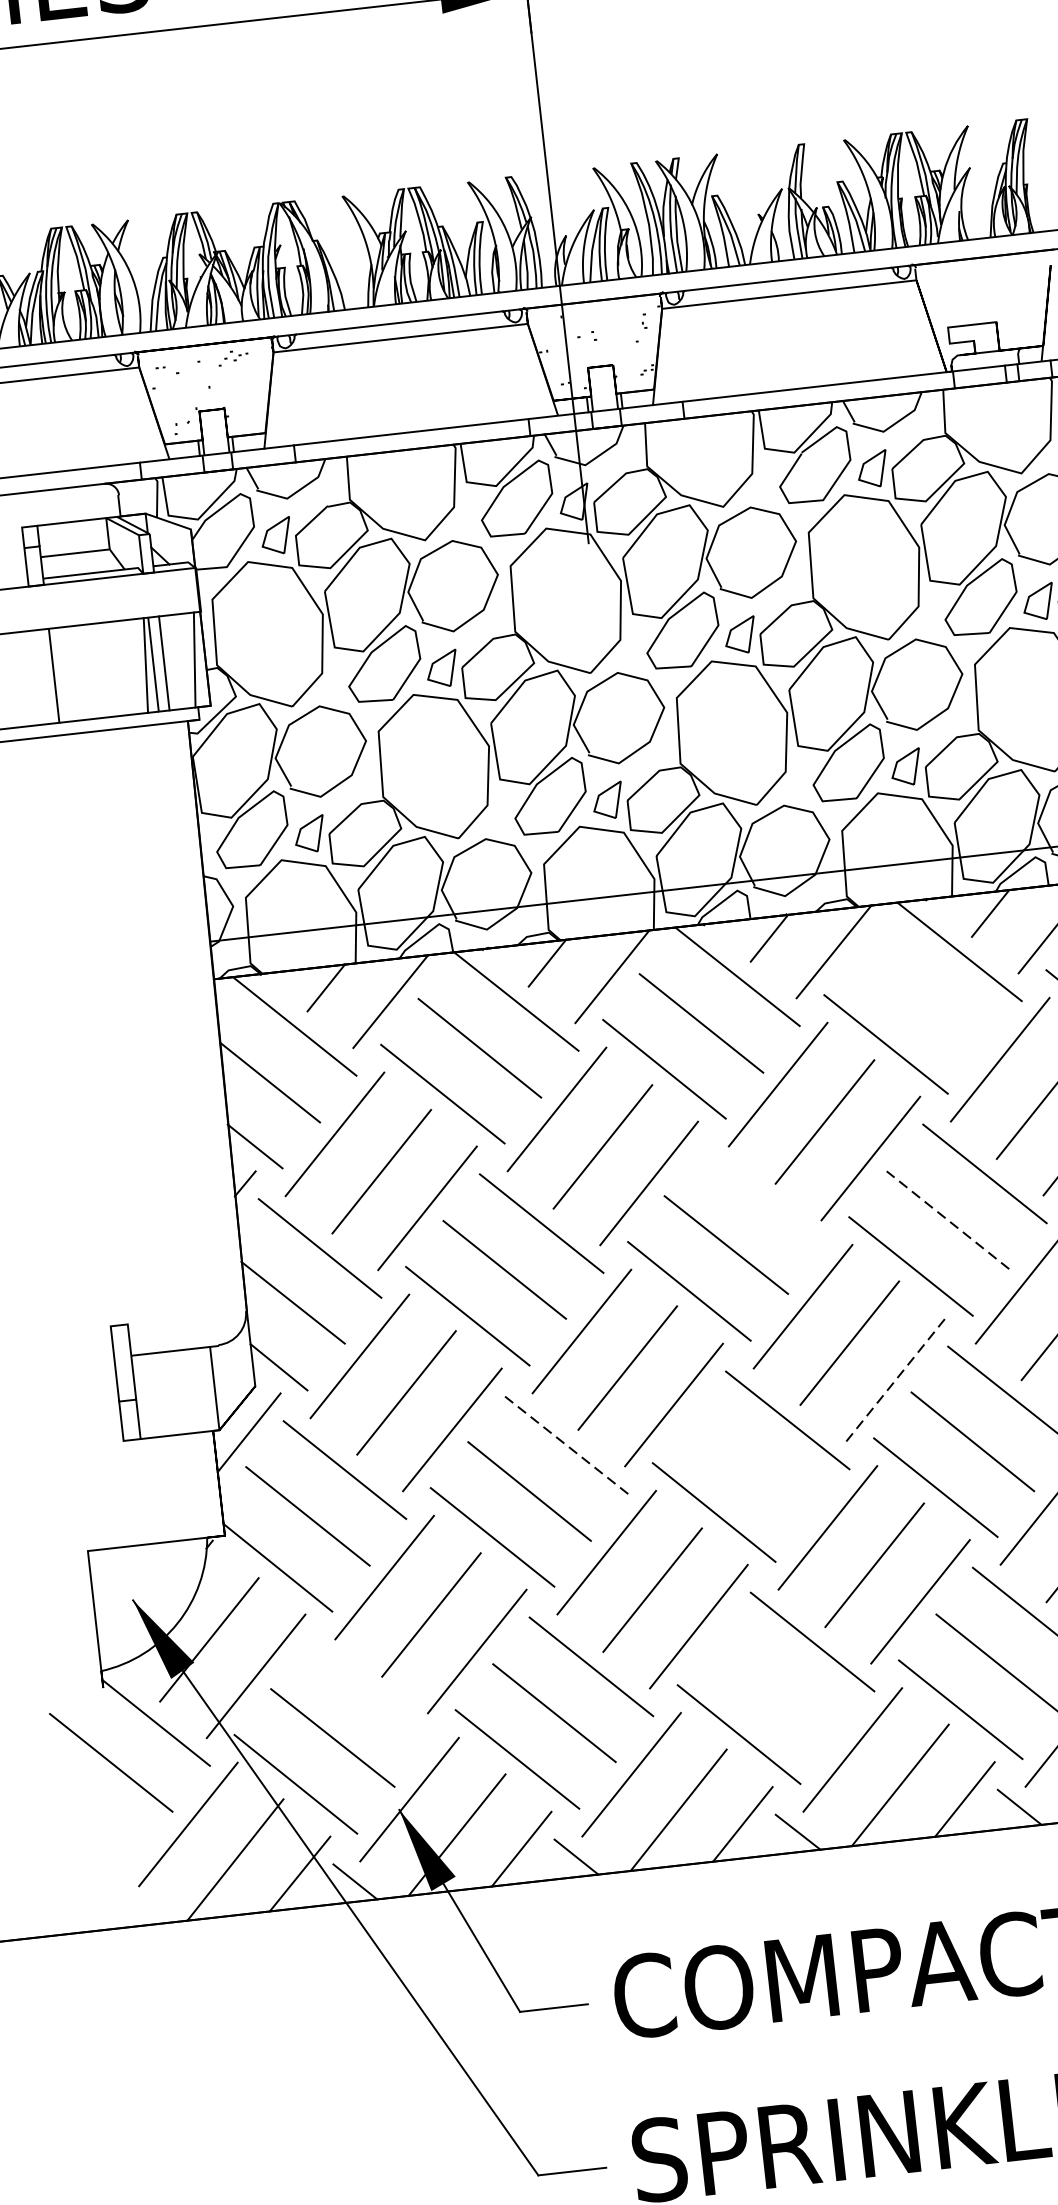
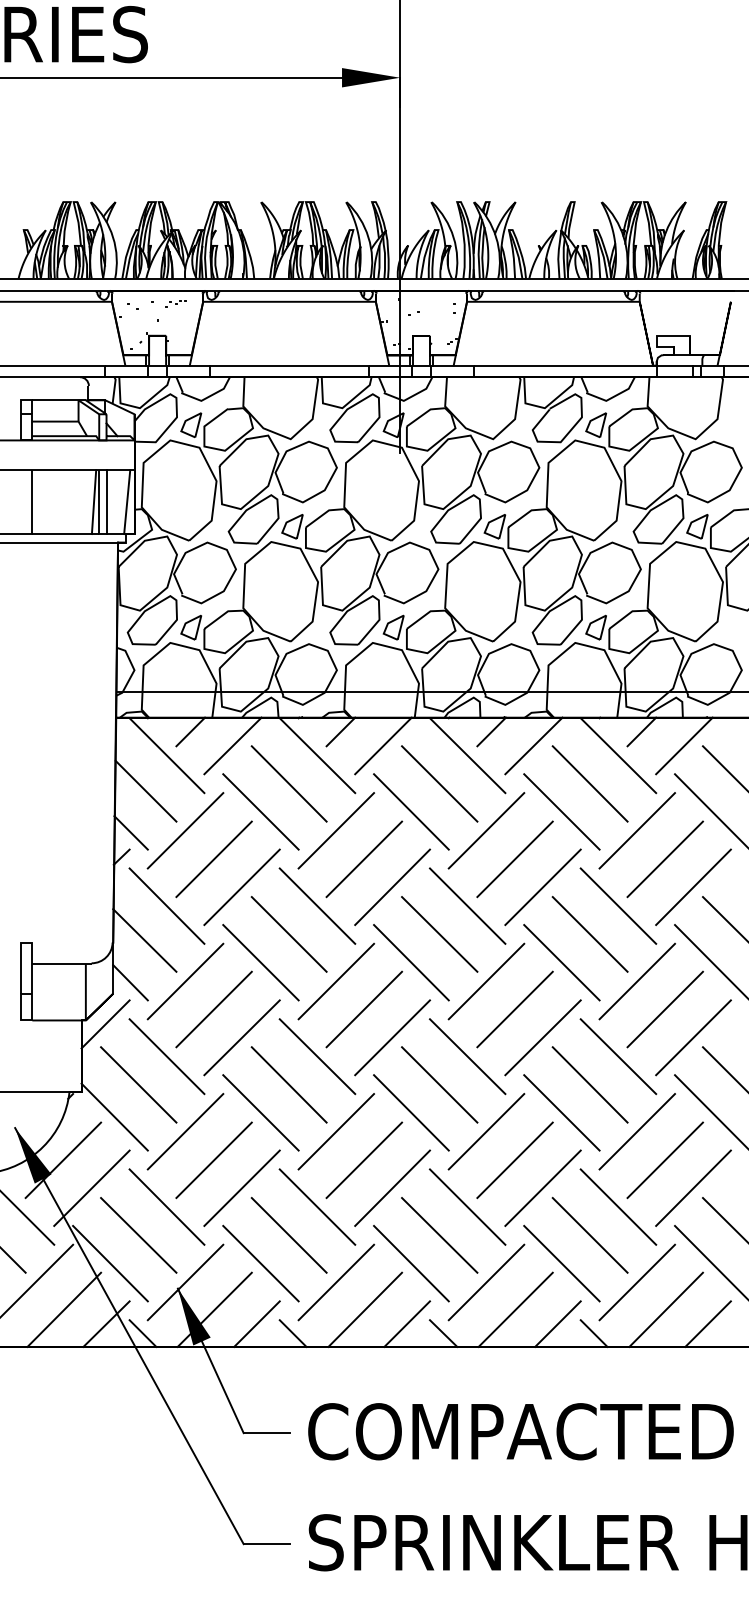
line: (922, 998) -> (589, 783), added
line: (762, 1197) -> (467, 905), added
line: (948, 1220) -> (590, 934), dashed -> solid
line: (896, 1379) -> (543, 1037), dashed -> solid
line: (566, 1445) -> (317, 1056), dashed -> solid
line: (750, 1466) -> (439, 1084), added
line: (775, 1688) -> (439, 1235), added
line: (368, 1690) -> (166, 1206), added

